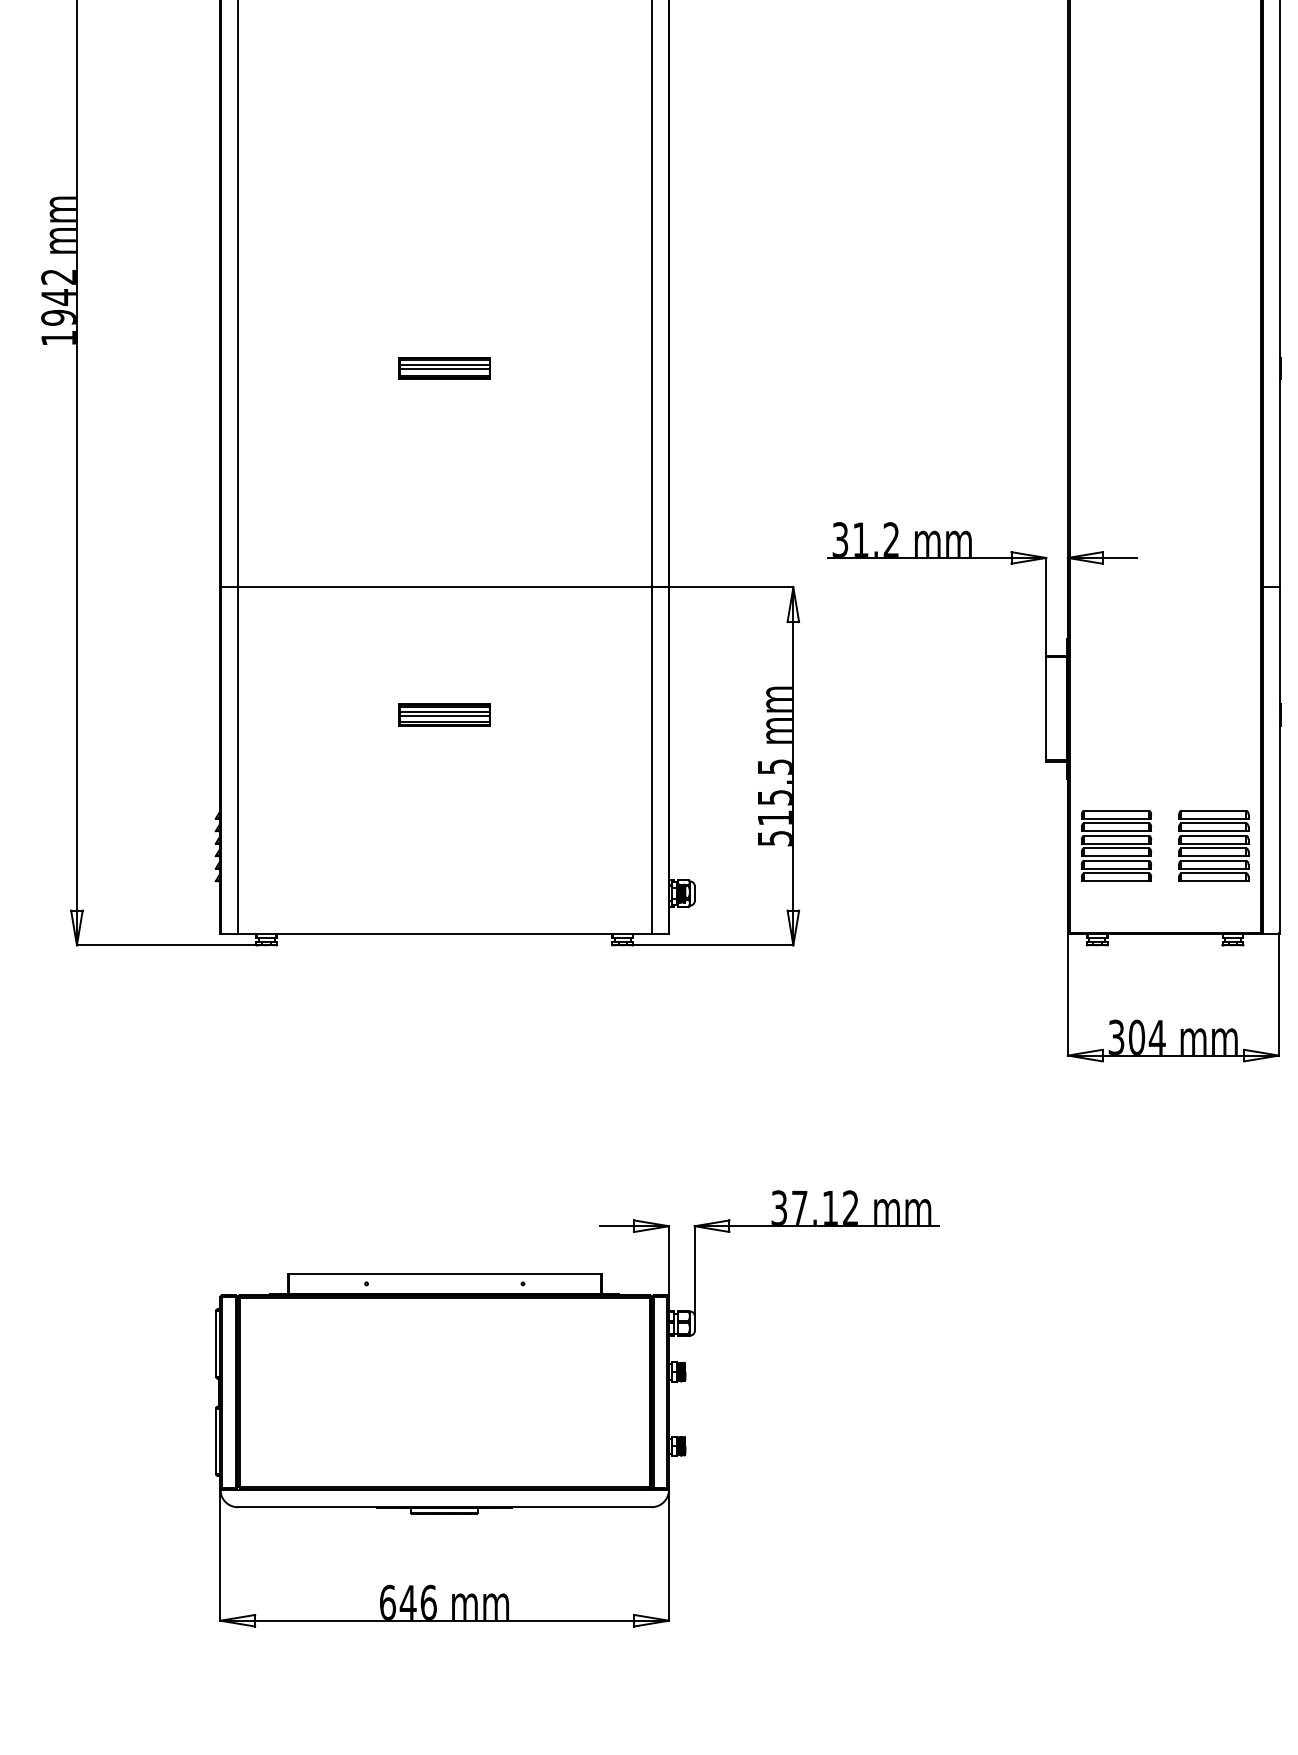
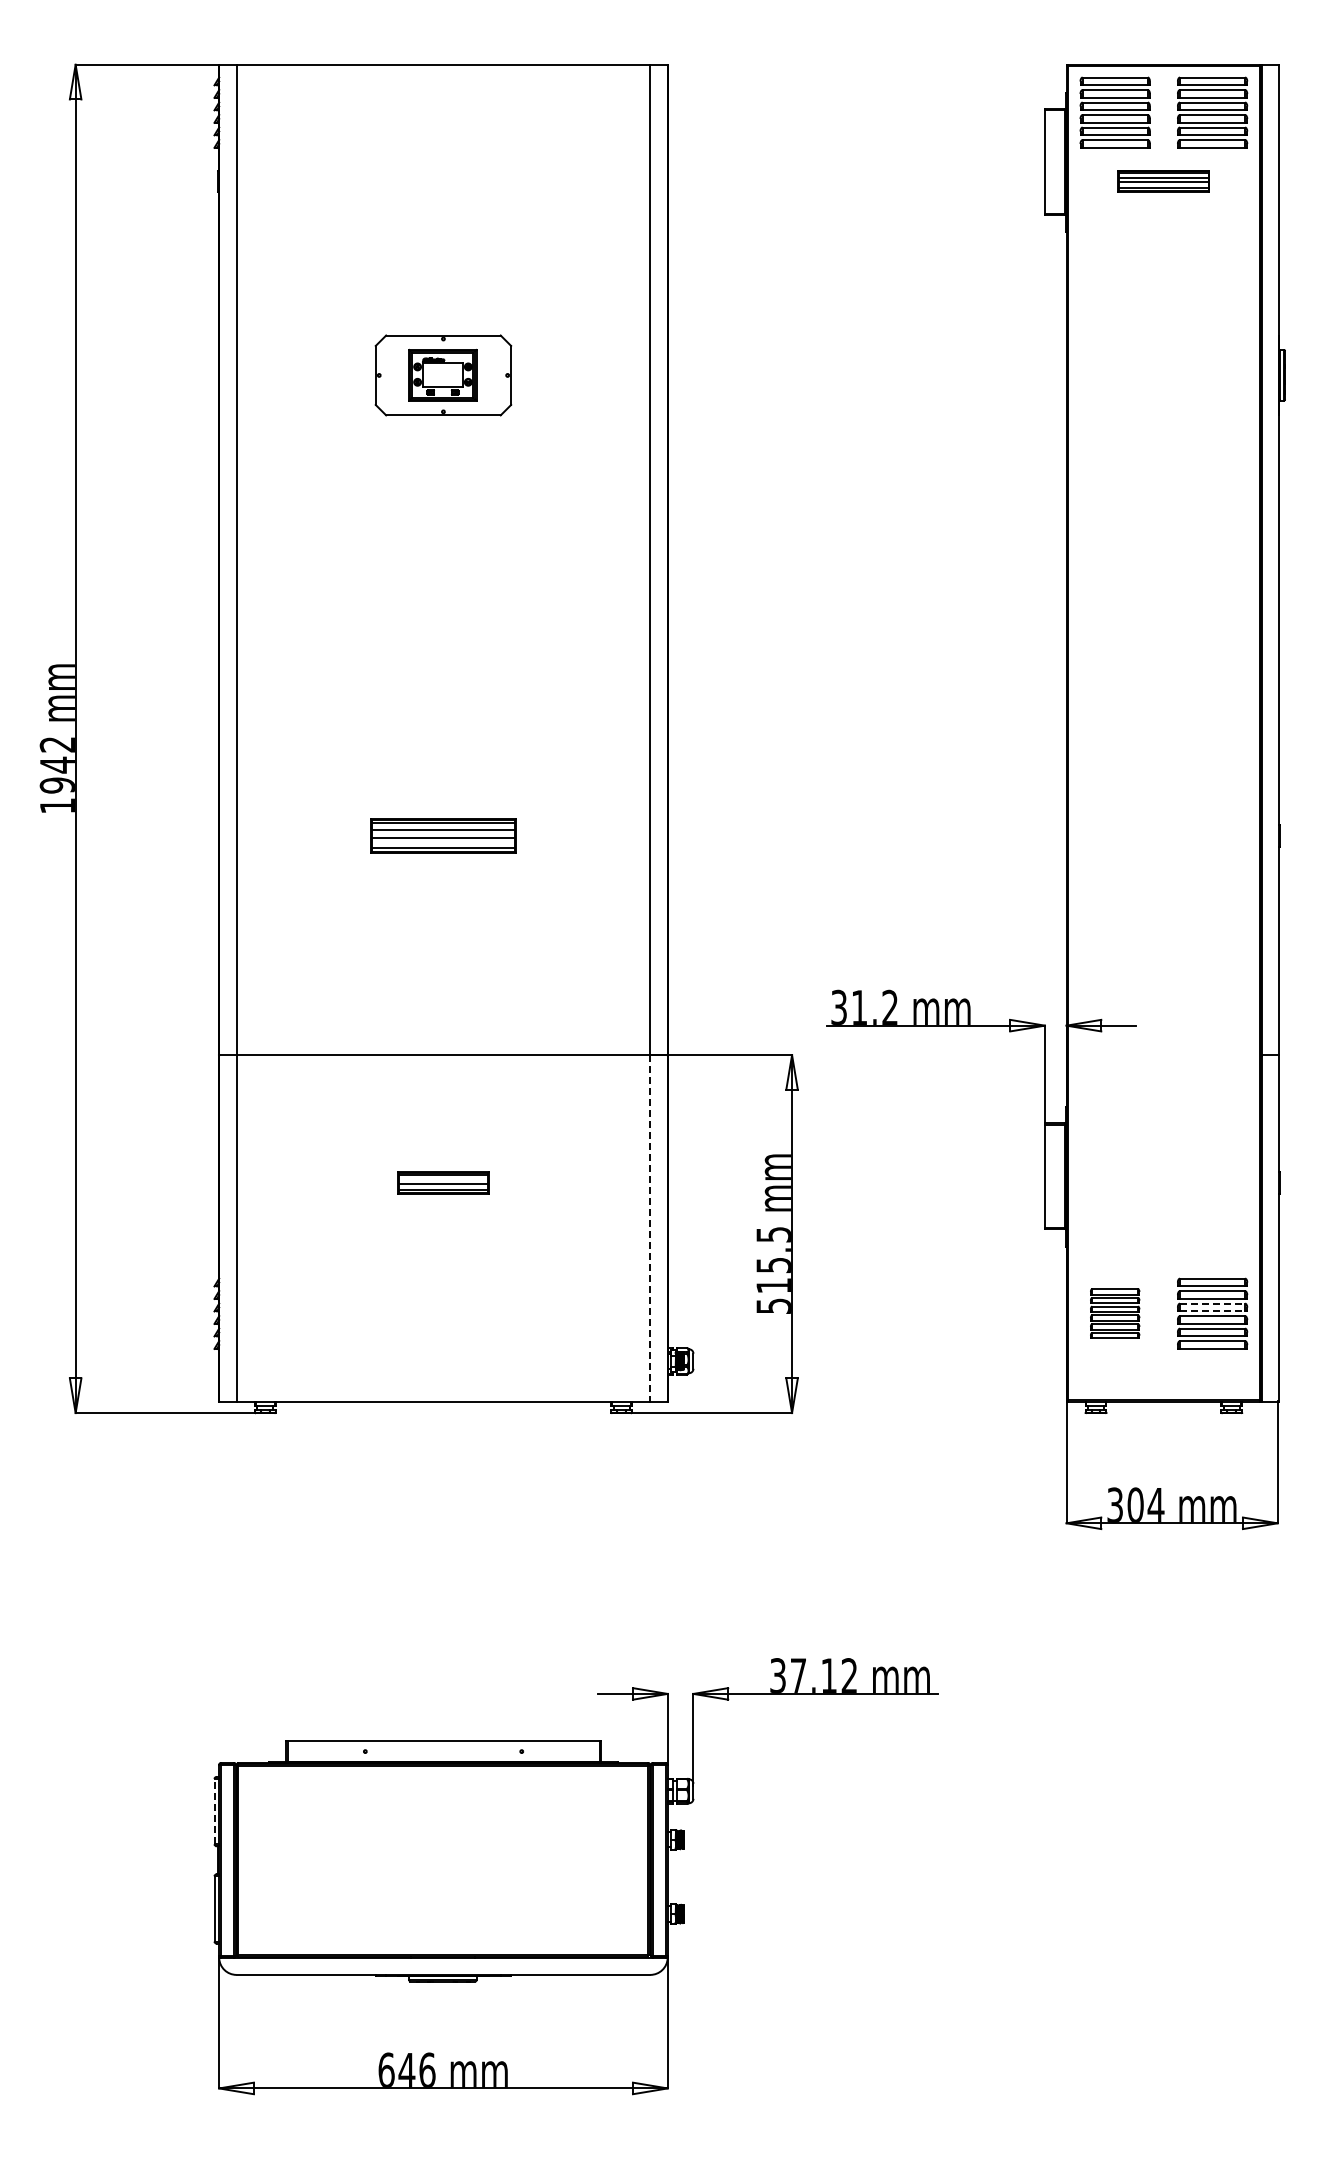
part: (444, 367) -> (443, 835), size x1.6
line: (444, 711) -> (443, 1179), removed
line: (651, 761) -> (650, 1229), solid -> dashed
line: (1213, 835) -> (1212, 1303), solid -> dashed
line: (1213, 843) -> (1212, 1311), solid -> dashed
part: (1115, 845) -> (1114, 1313), size x0.7
line: (215, 1343) -> (214, 1811), solid -> dashed

